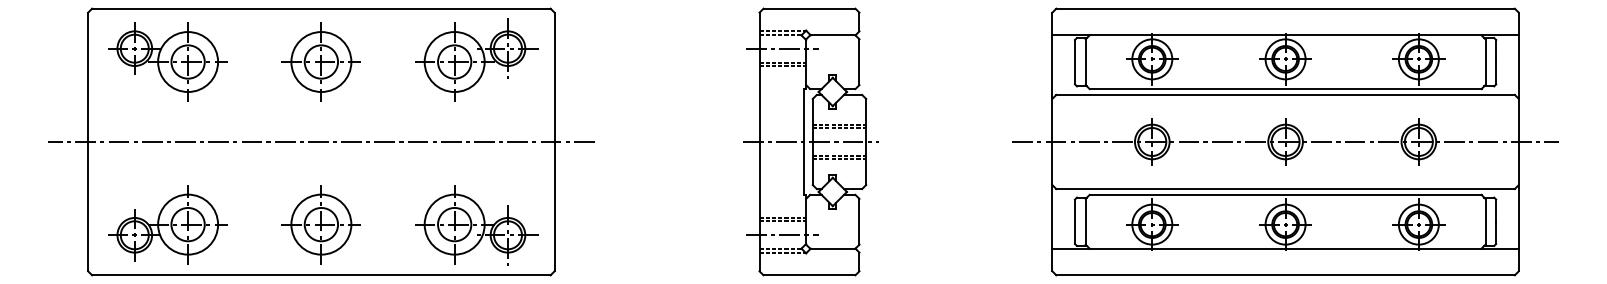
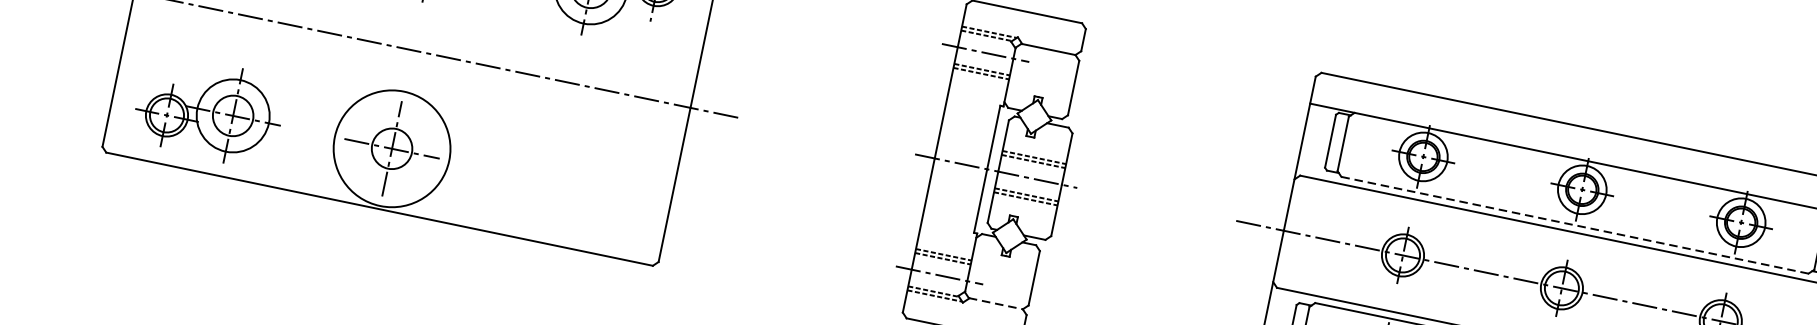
line: (1285, 89) -> (1574, 225), solid -> dashed
circle: (321, 224) -> (392, 148), size x1.6
part: (476, 225) -> (576, 188), removed
line: (832, 248) -> (995, 303), solid -> dashed

